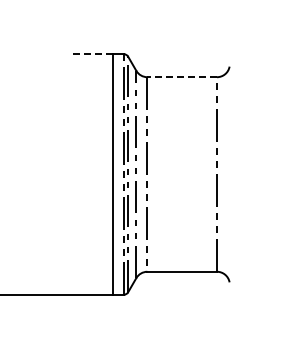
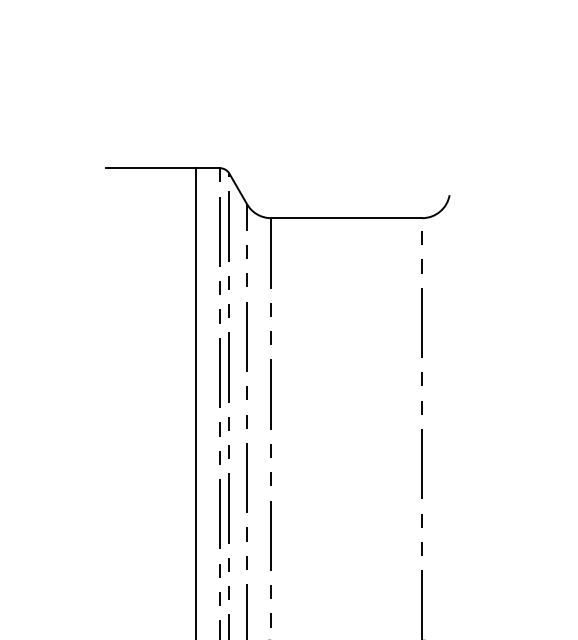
line: (92, 54) -> (151, 168), dashed -> solid
line: (182, 77) -> (347, 218), dashed -> solid

